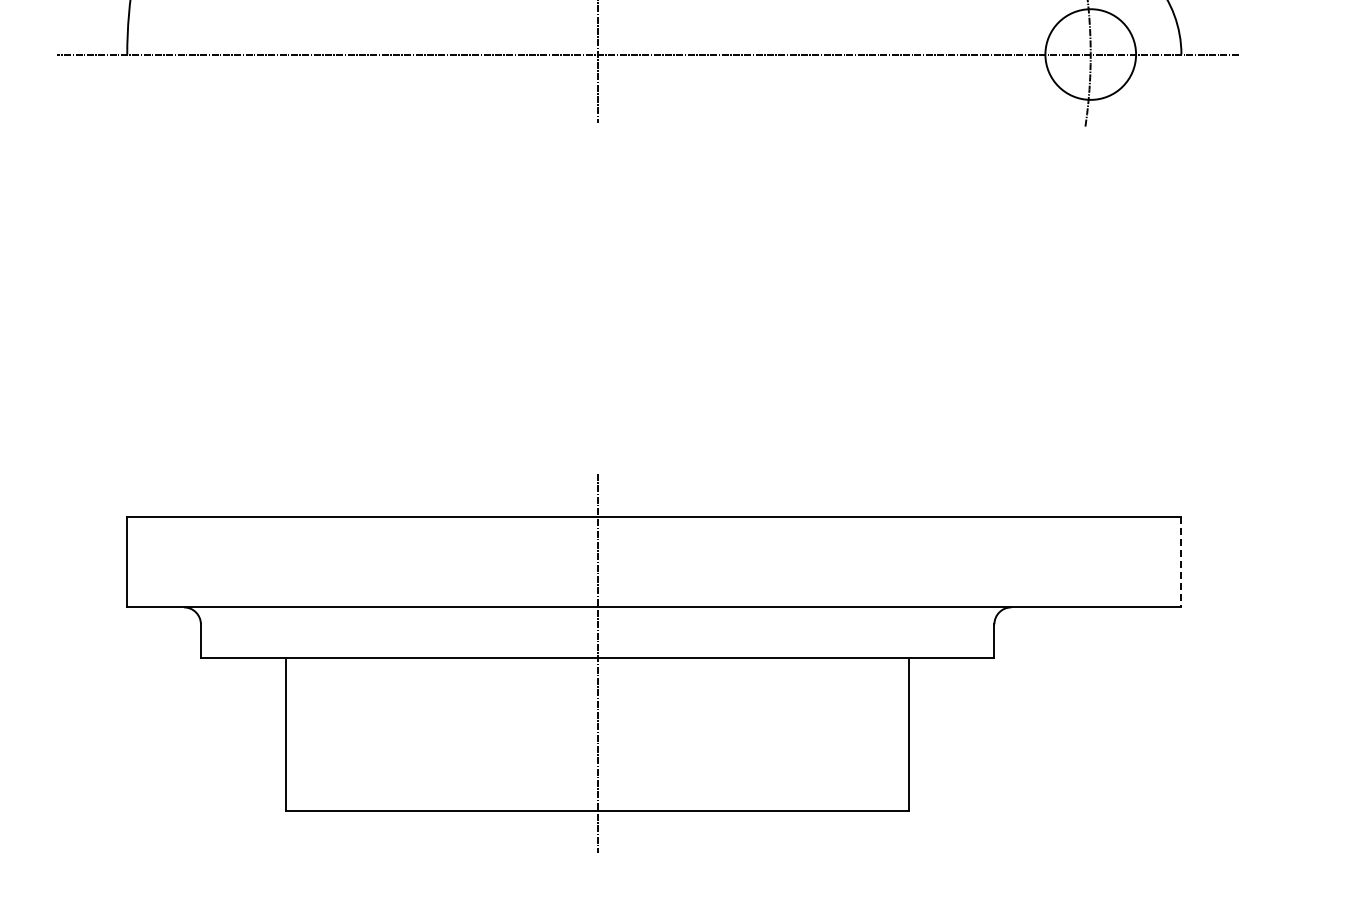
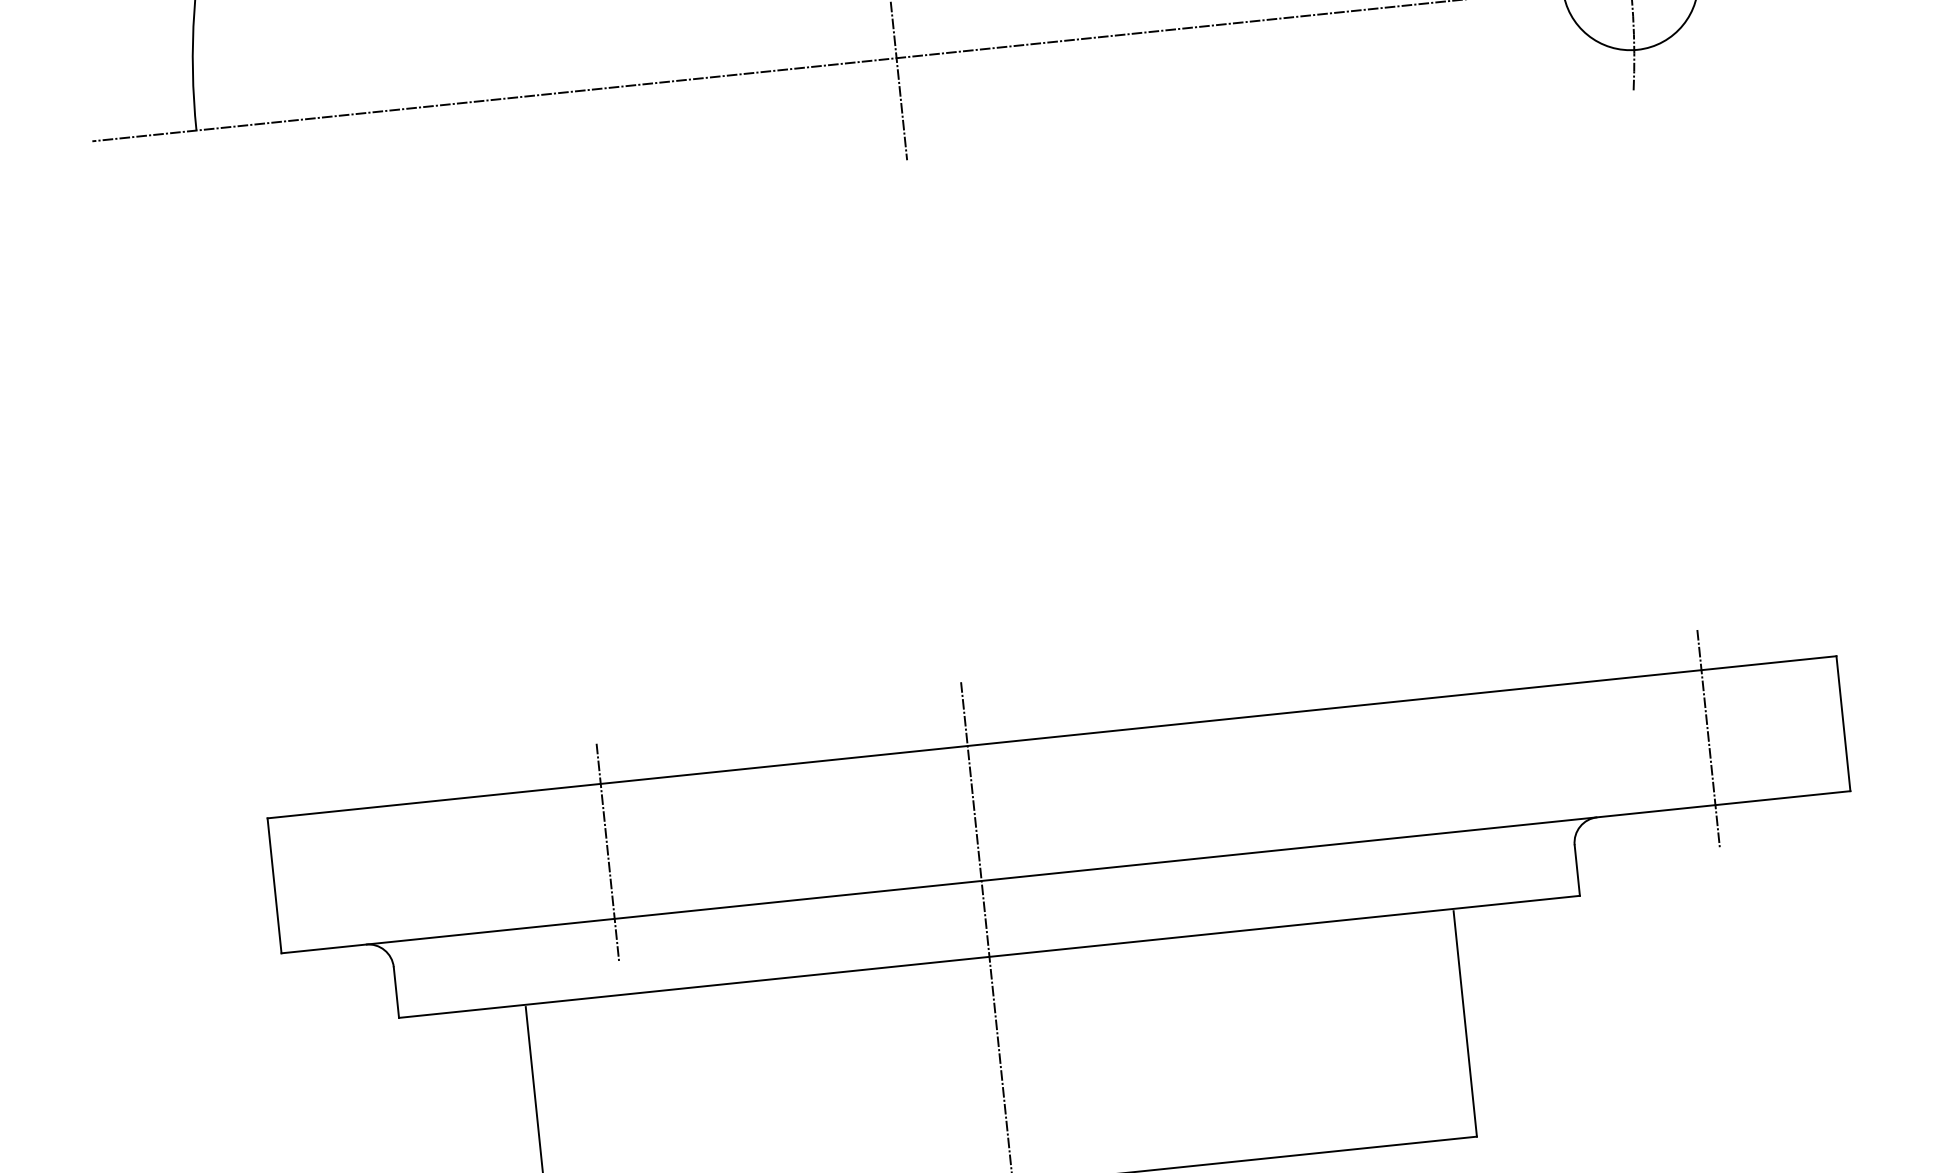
line: (351, 562) -> (608, 852), added
line: (1090, 562) -> (1708, 738), added
line: (1181, 562) -> (1843, 724), dashed -> solid

